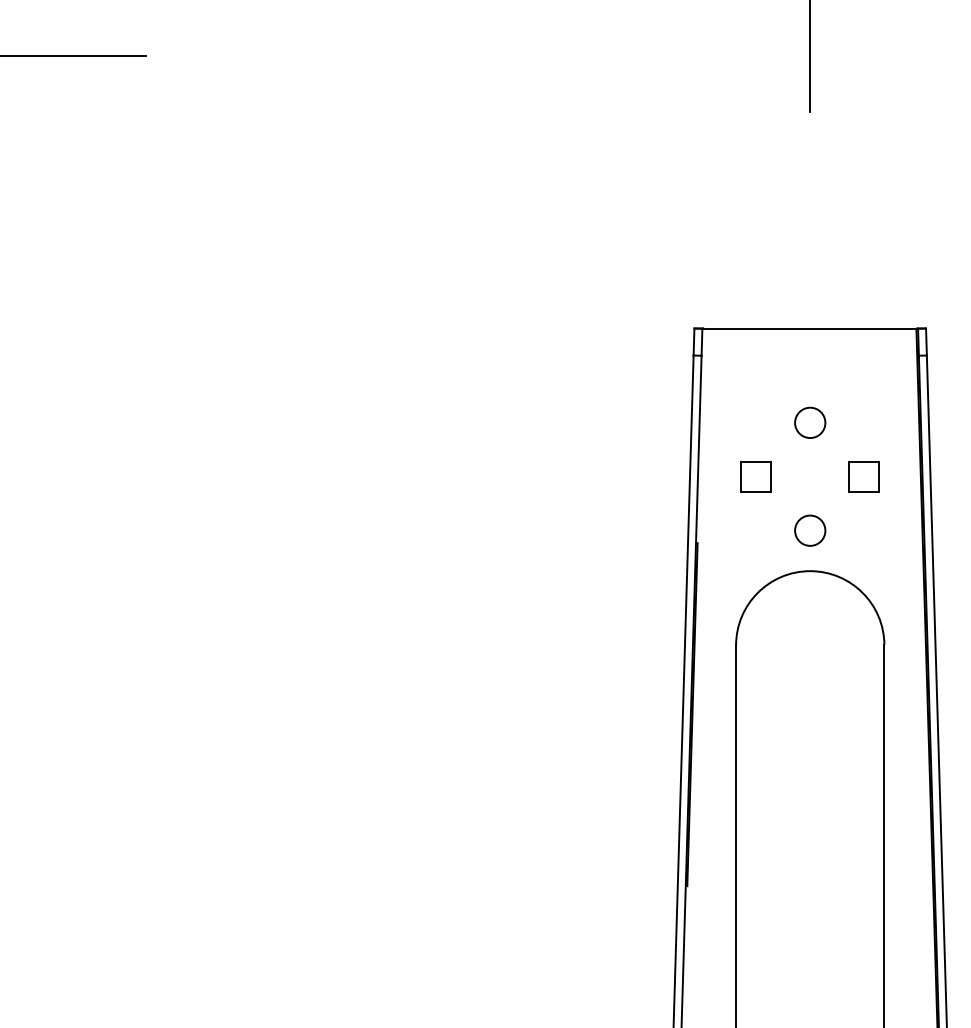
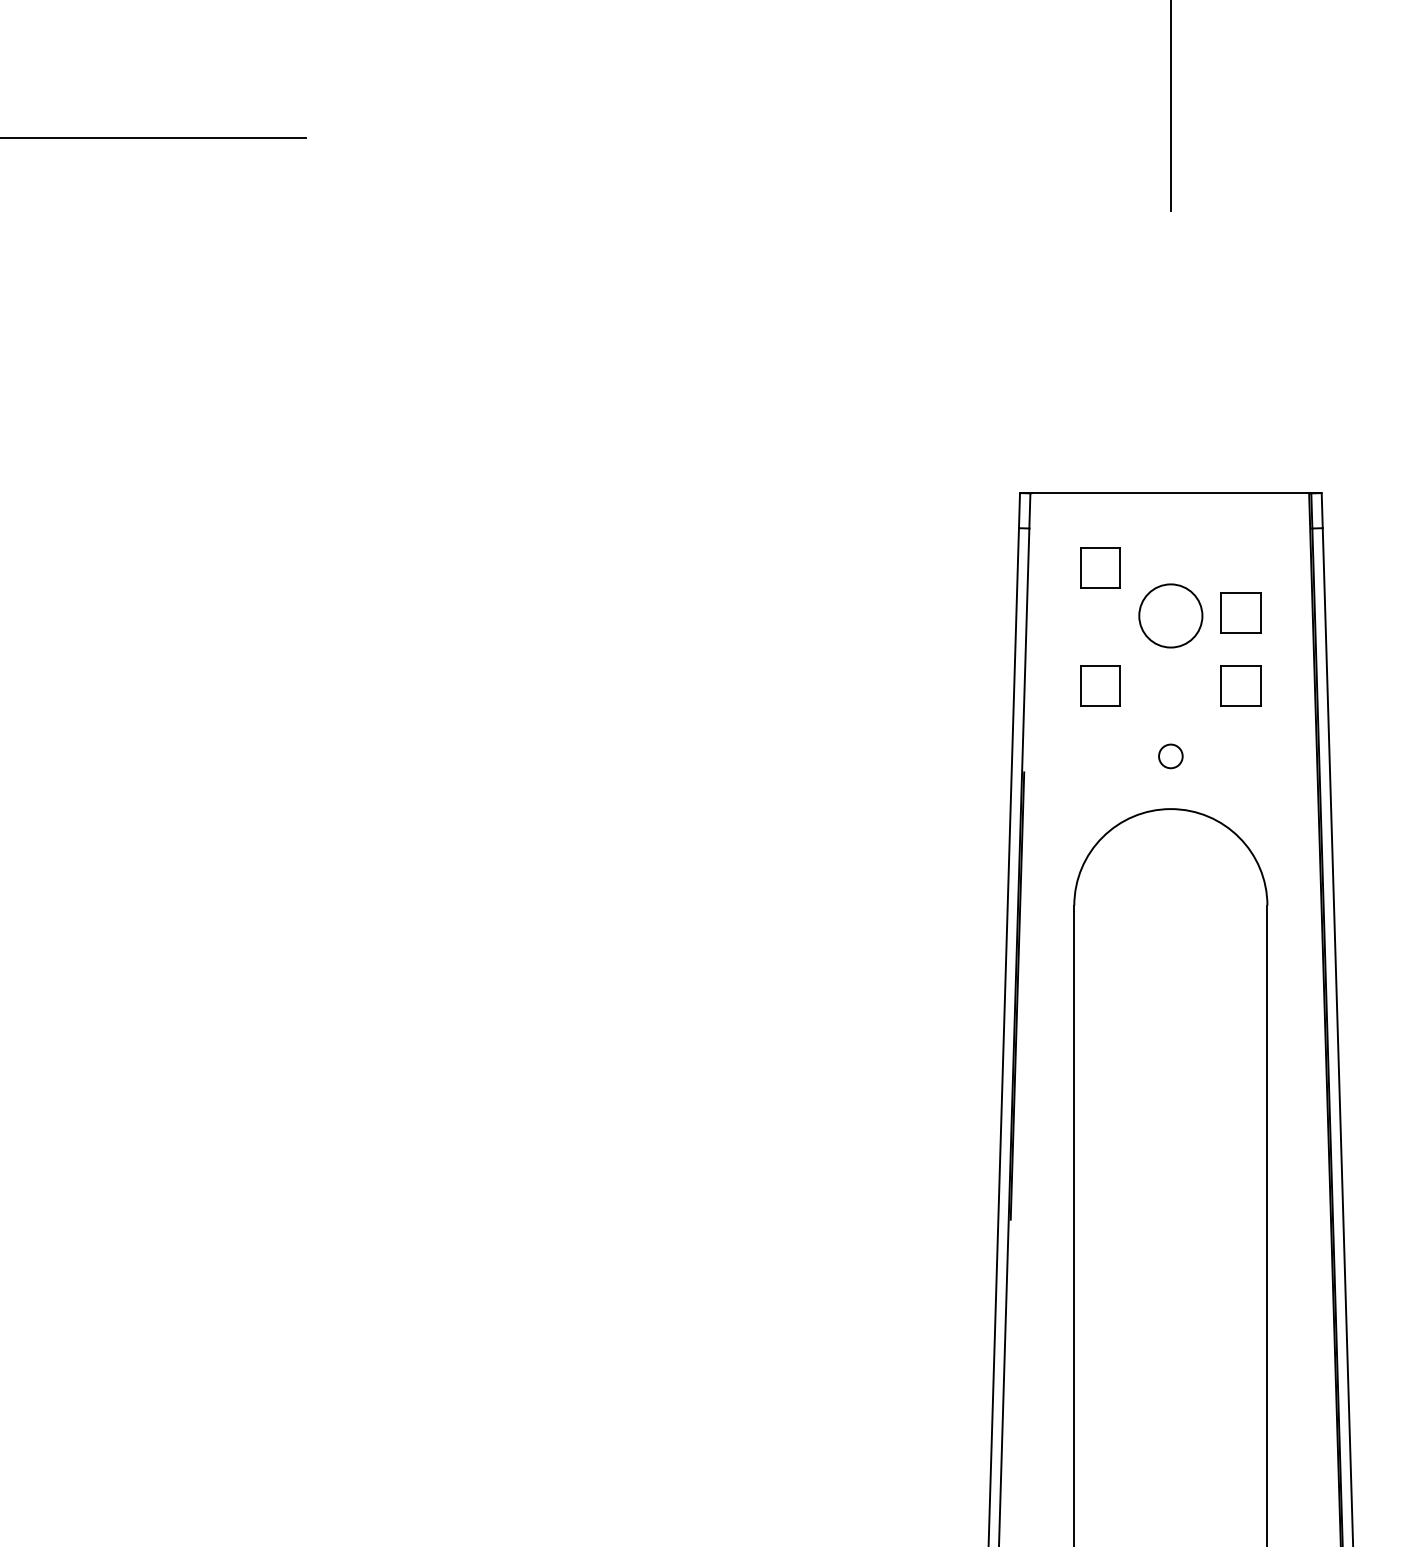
part: (756, 385) -> (1100, 567), added
part: (863, 420) -> (1240, 612), added
circle: (809, 422) -> (1170, 615), size x1.6
circle: (809, 530) -> (1170, 756), size x0.6

